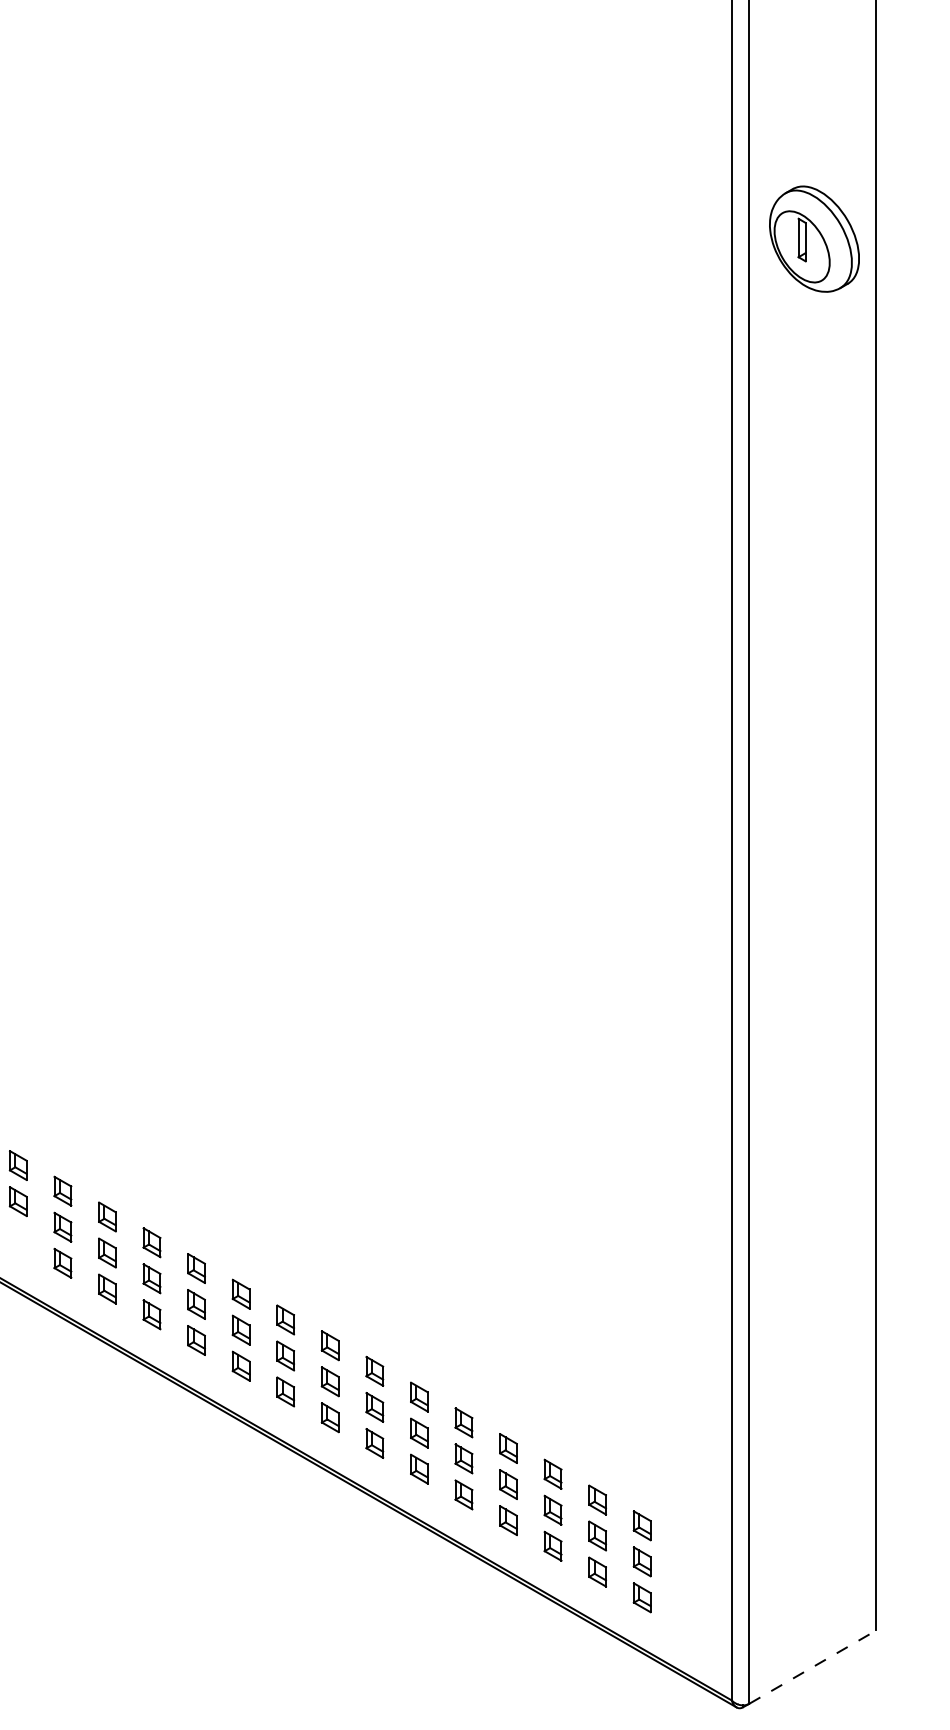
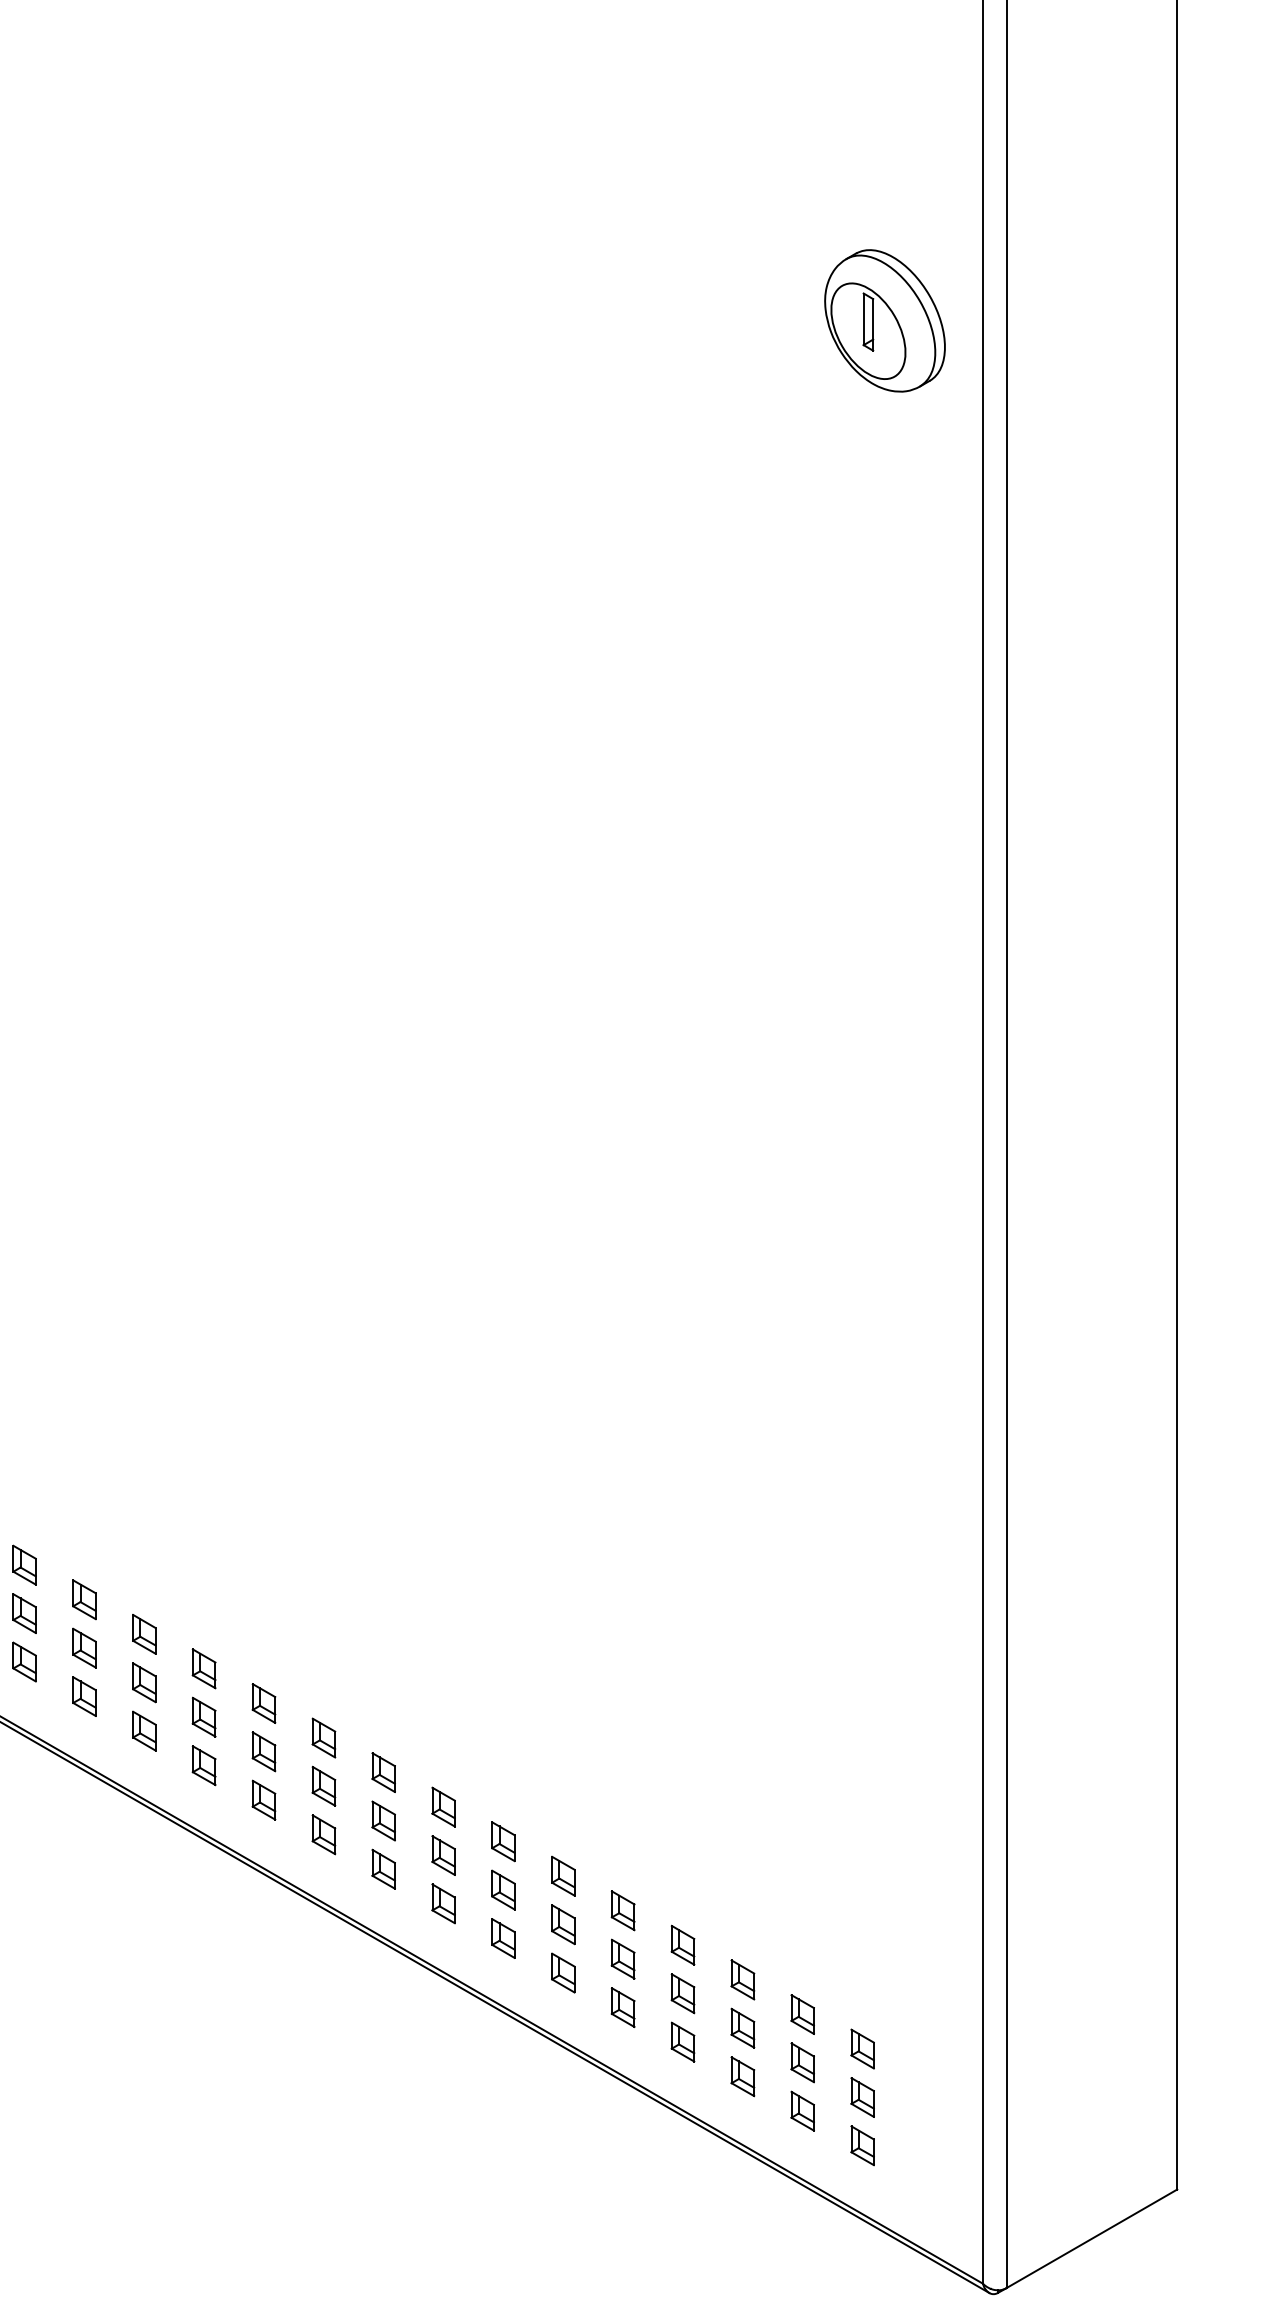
part: (814, 238) -> (884, 320), moved
part: (18, 1237) -> (24, 1661), added
line: (812, 1666) -> (1091, 2238), dashed -> solid

